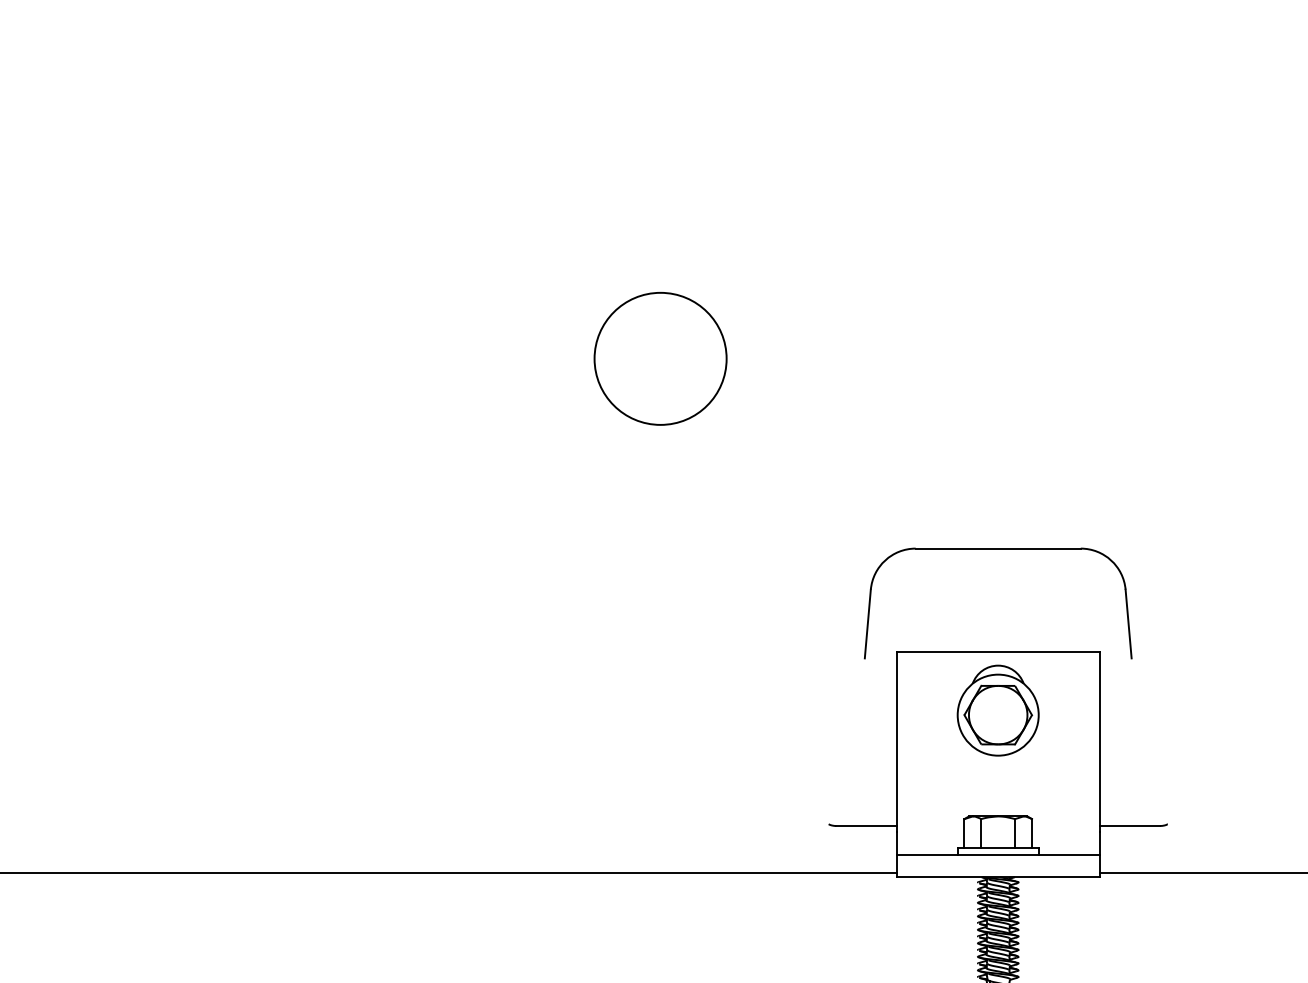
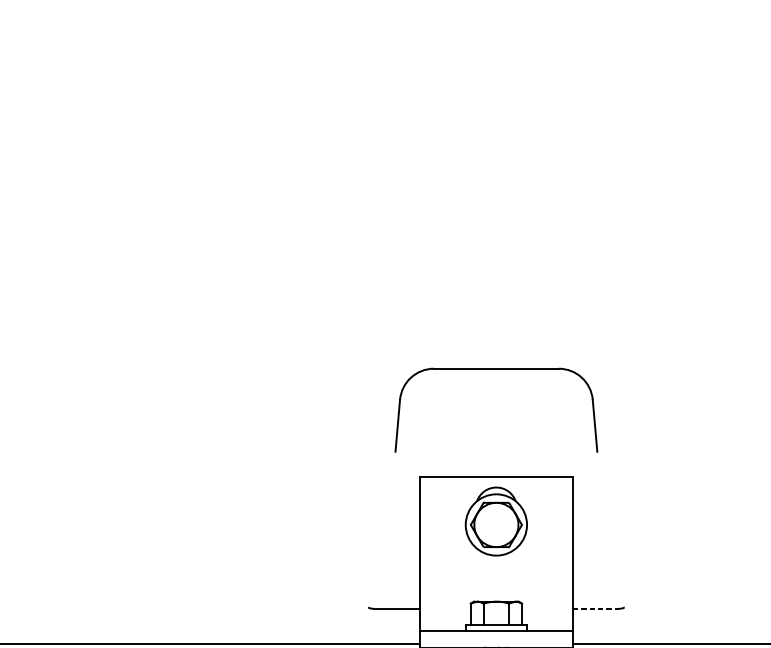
part: (660, 358) -> (240, 255), removed
part: (997, 549) -> (495, 369), moved
line: (1130, 826) -> (596, 609), solid -> dashed

